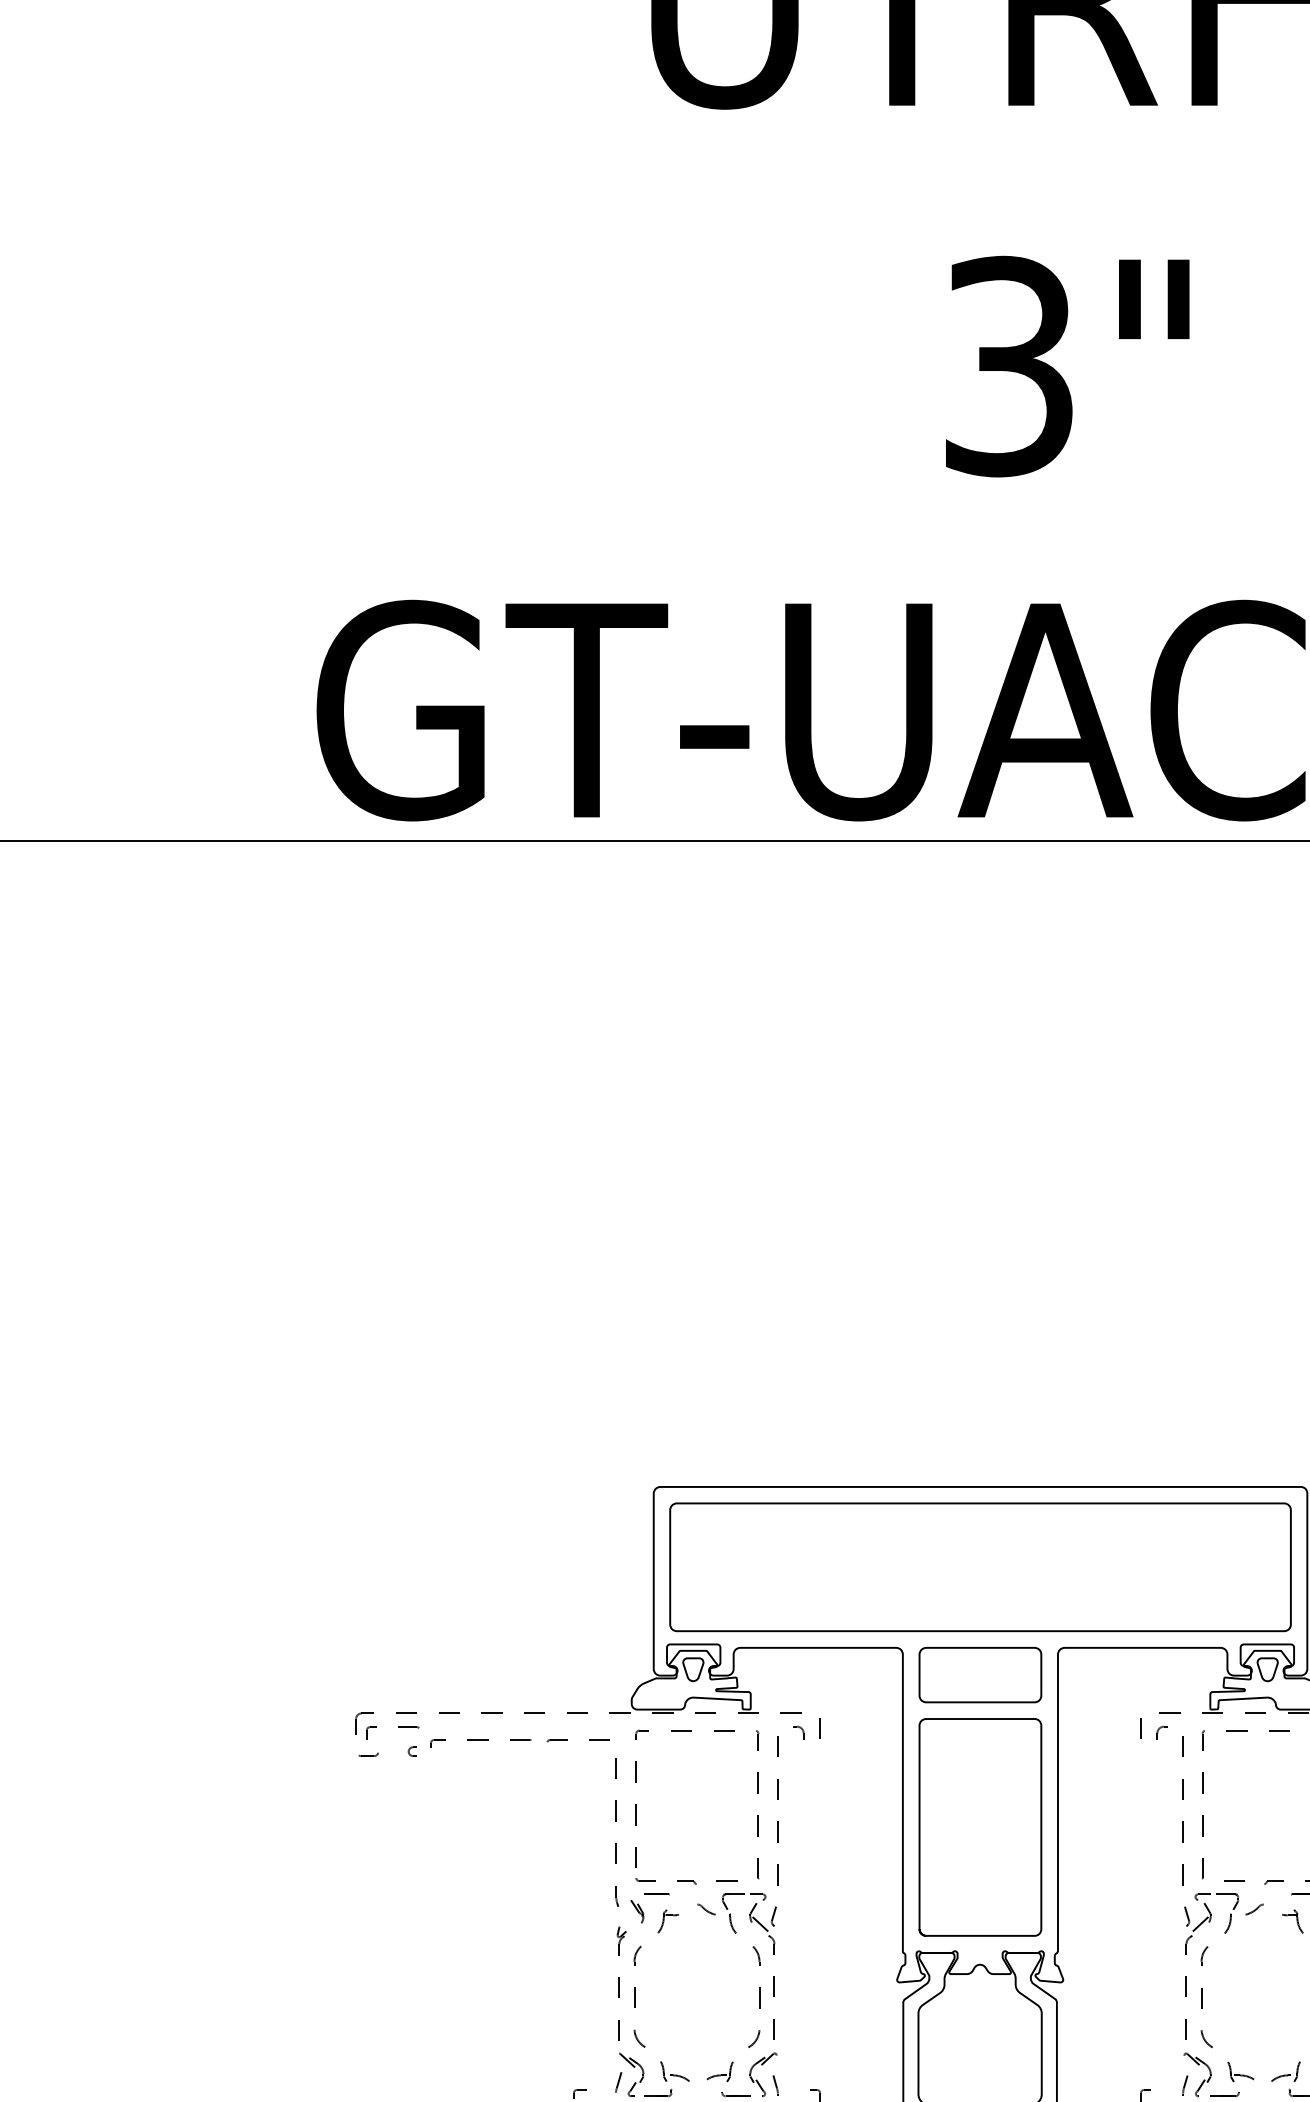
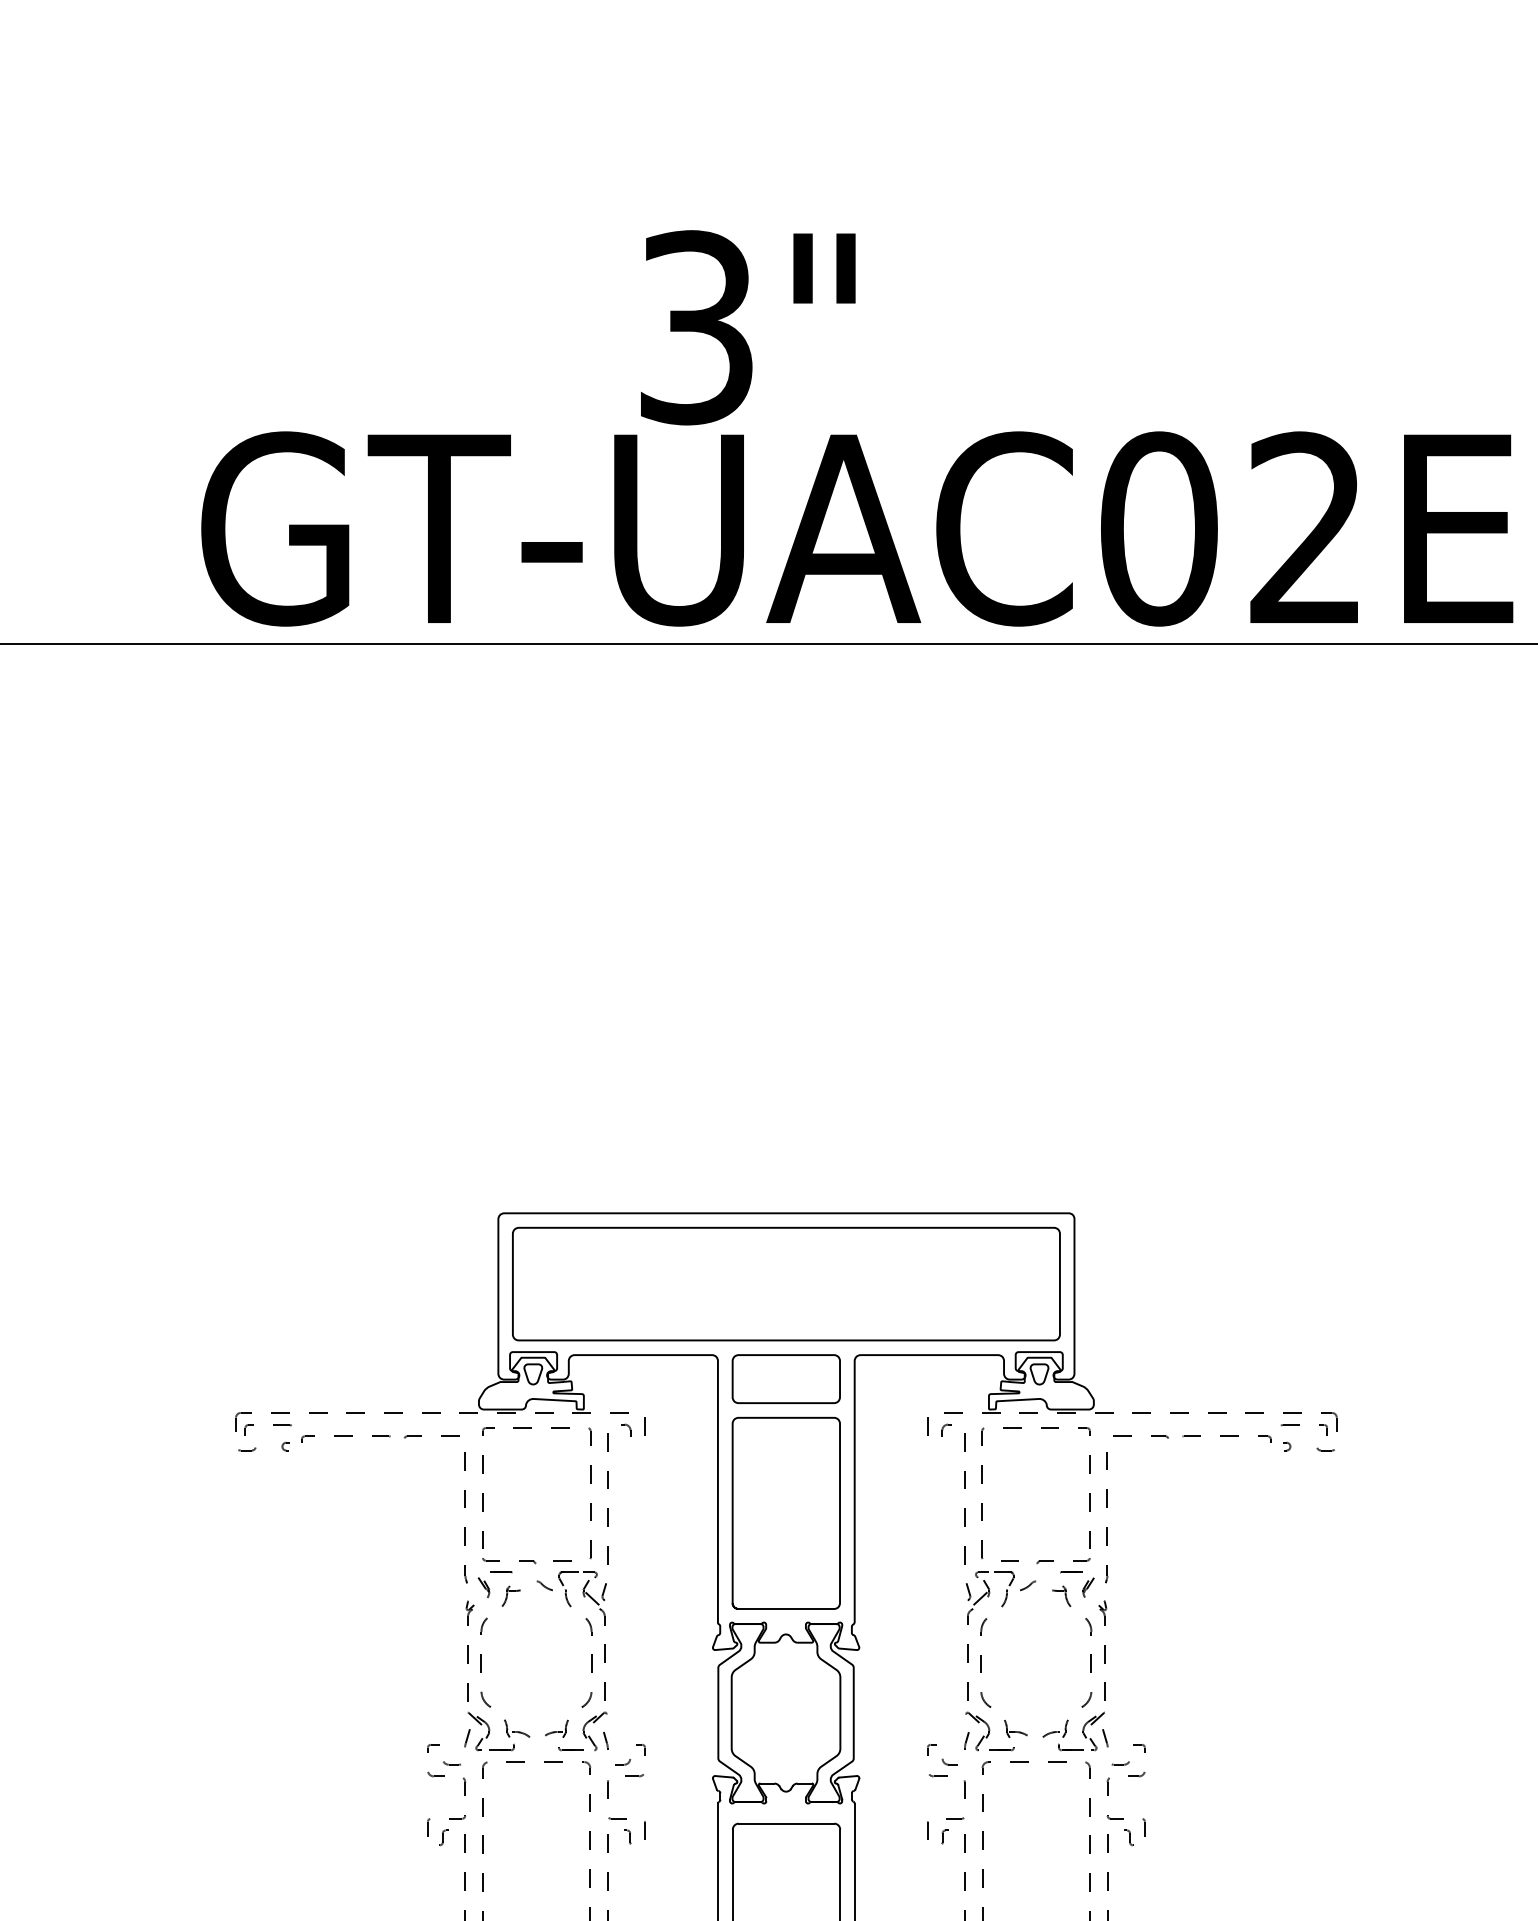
text: (1067, 366) -> (748, 327), moved

